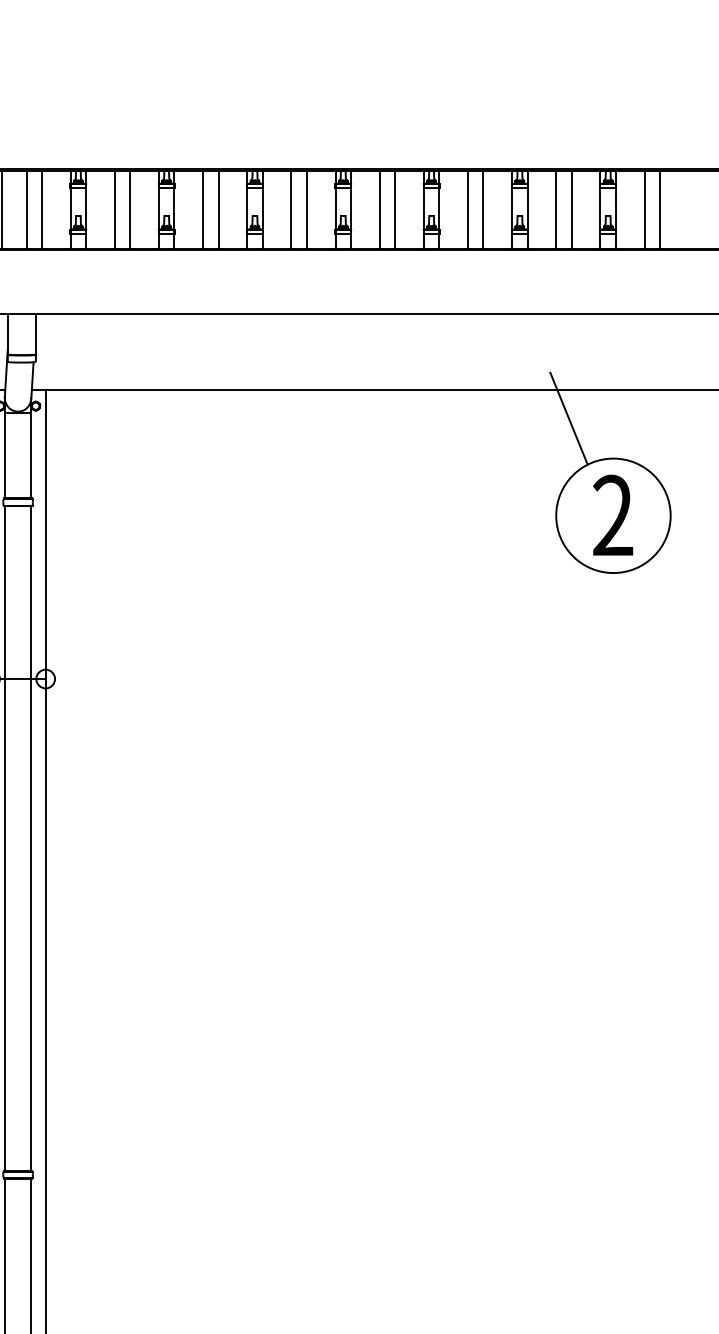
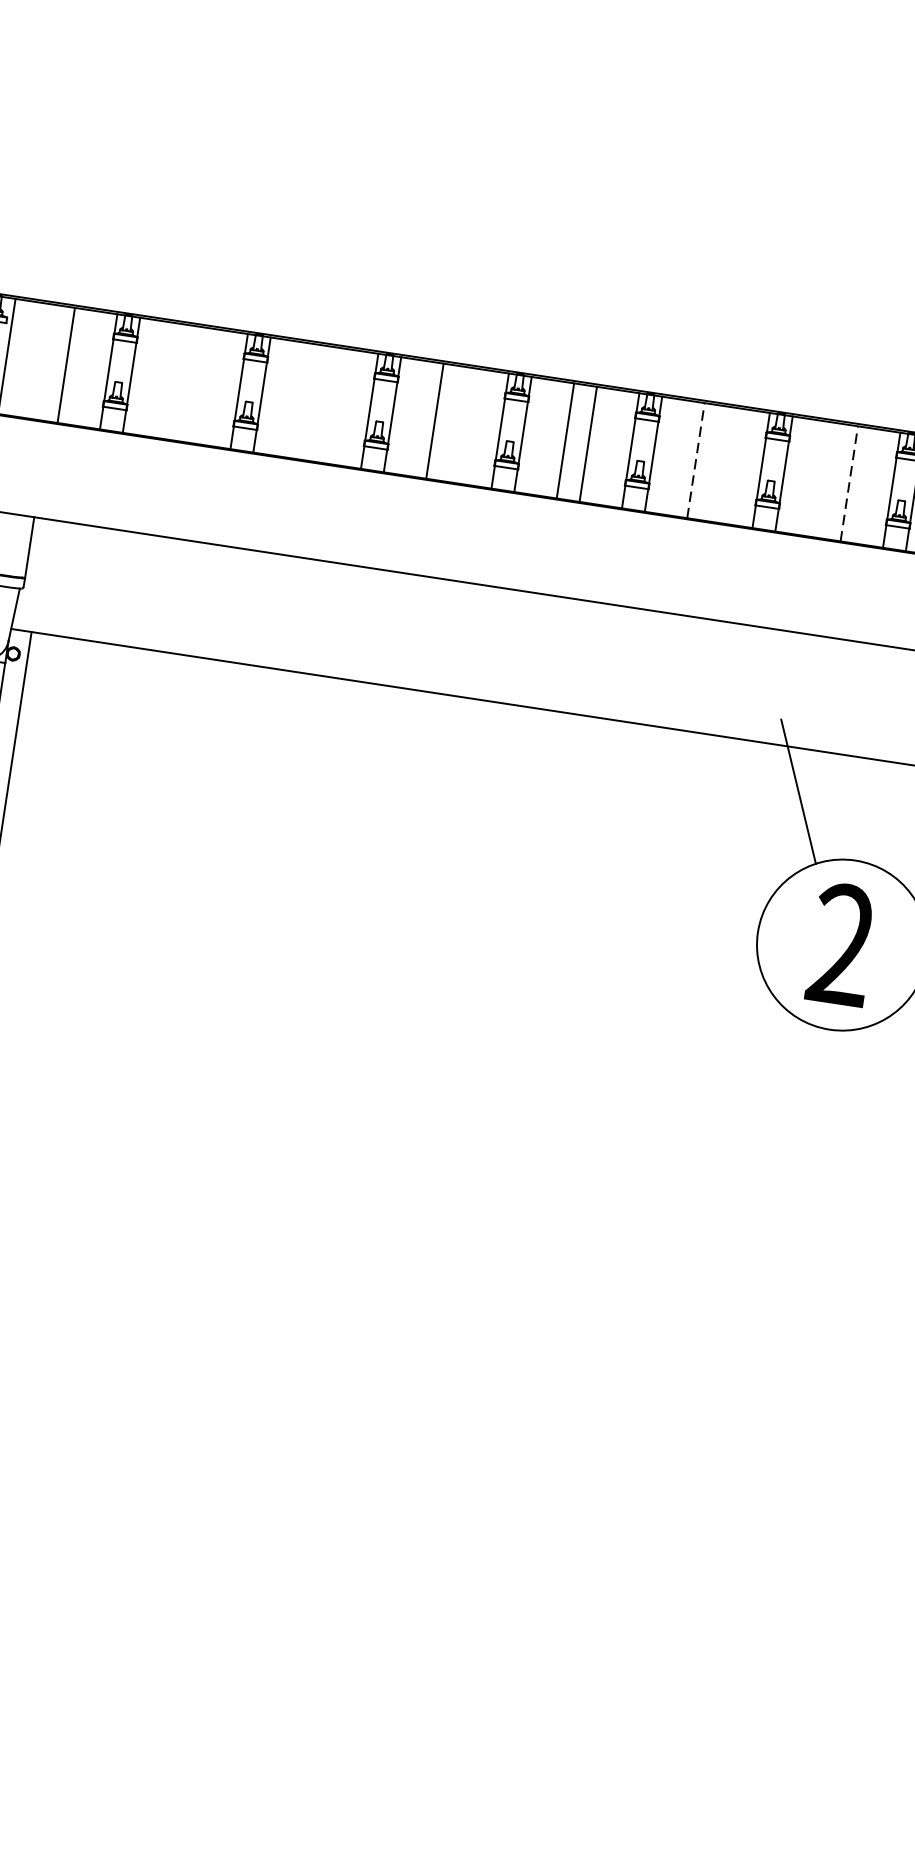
line: (26, 209) -> (43, 361), removed
line: (114, 209) -> (173, 380), removed
line: (130, 209) -> (197, 384), removed
line: (203, 209) -> (305, 400), removed
line: (218, 209) -> (327, 404), removed
line: (306, 209) -> (457, 423), removed
line: (483, 209) -> (718, 463), removed
line: (556, 209) -> (826, 479), removed
line: (468, 210) -> (696, 461), solid -> dashed
line: (571, 210) -> (848, 484), solid -> dashed

